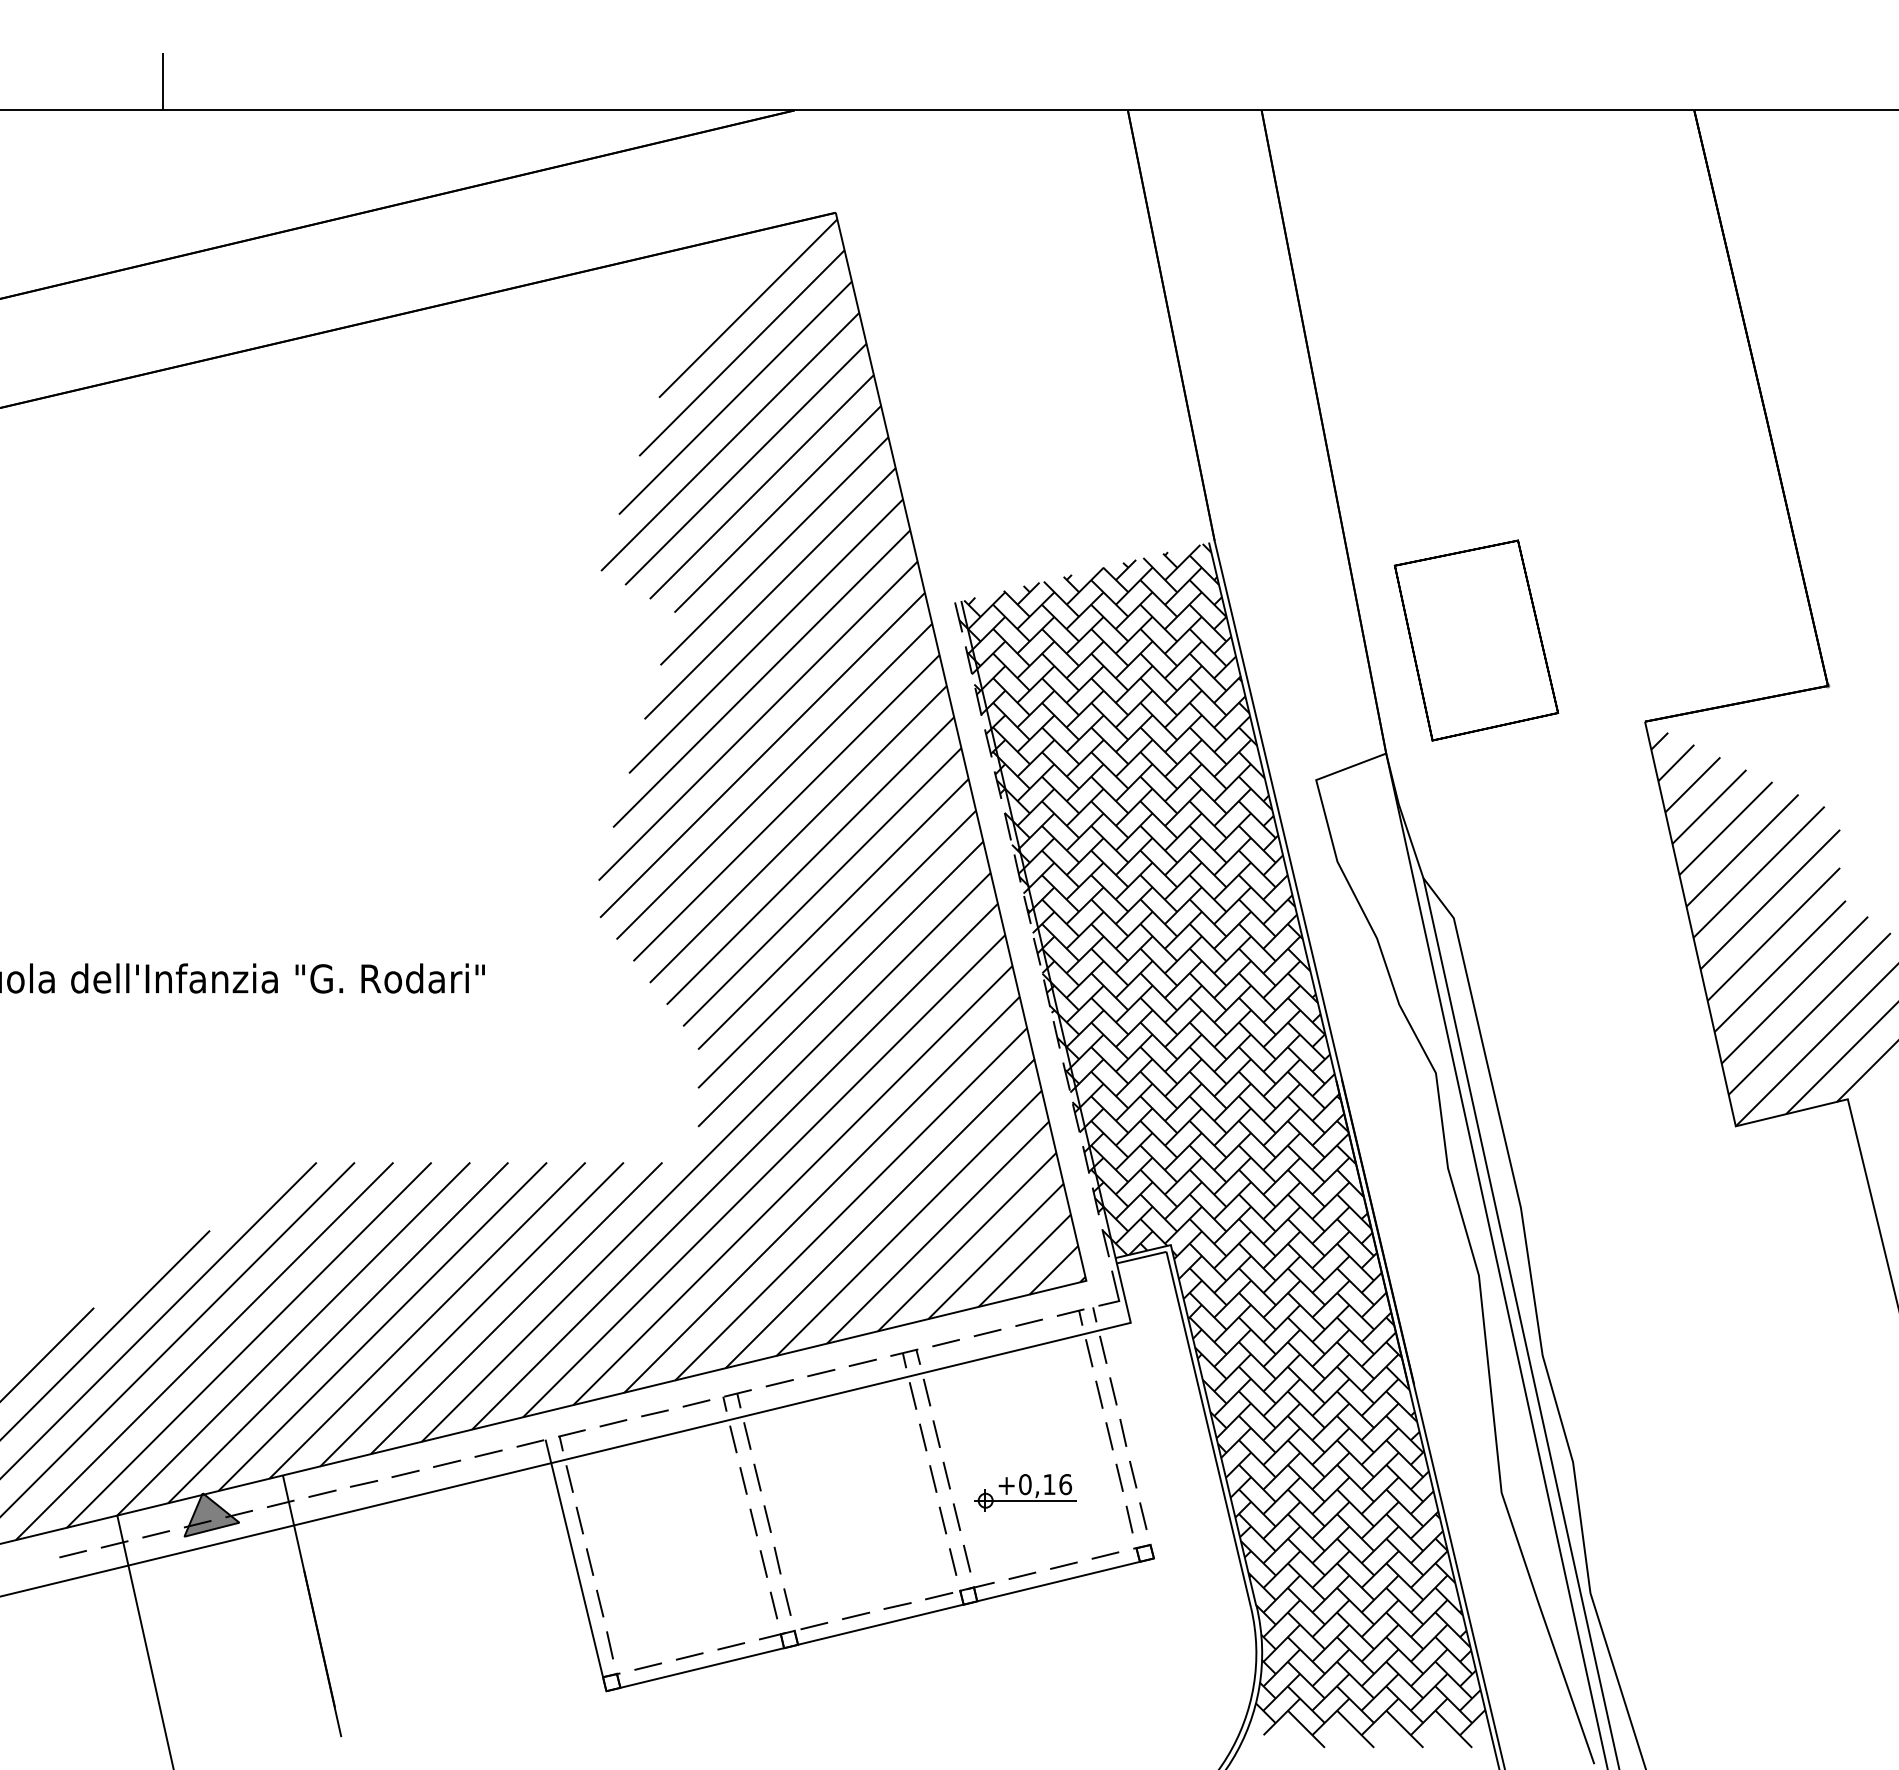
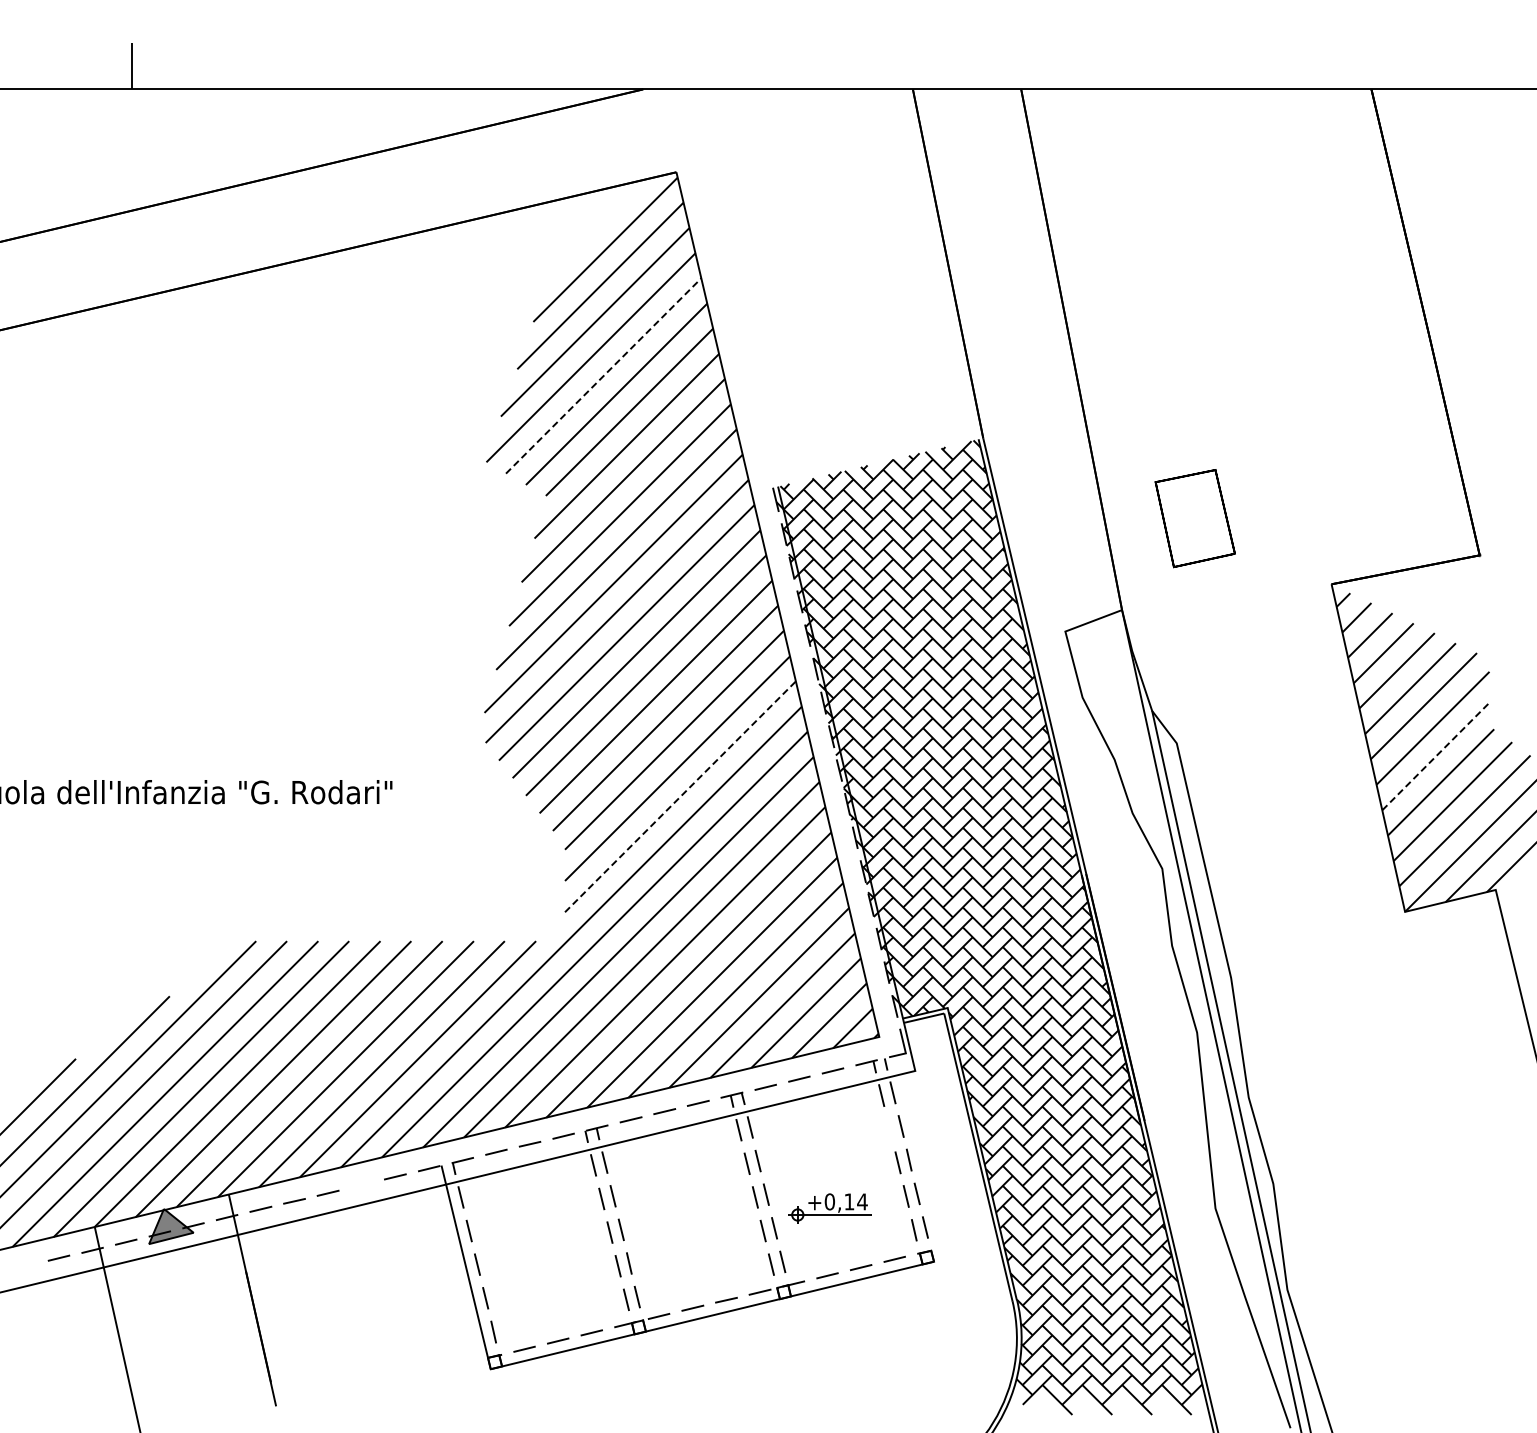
line: (746, 463) -> (604, 375), solid -> dashed
part: (1476, 640) -> (1195, 518), size x0.6
line: (1773, 934) -> (1435, 756), solid -> dashed
line: (840, 983) -> (680, 796), solid -> dashed
line: (1098, 1393) -> (889, 1128), removed
line: (446, 1463) -> (361, 1184), removed
text: (1065, 1484) -> (862, 1201), +0,16 -> +0,14

